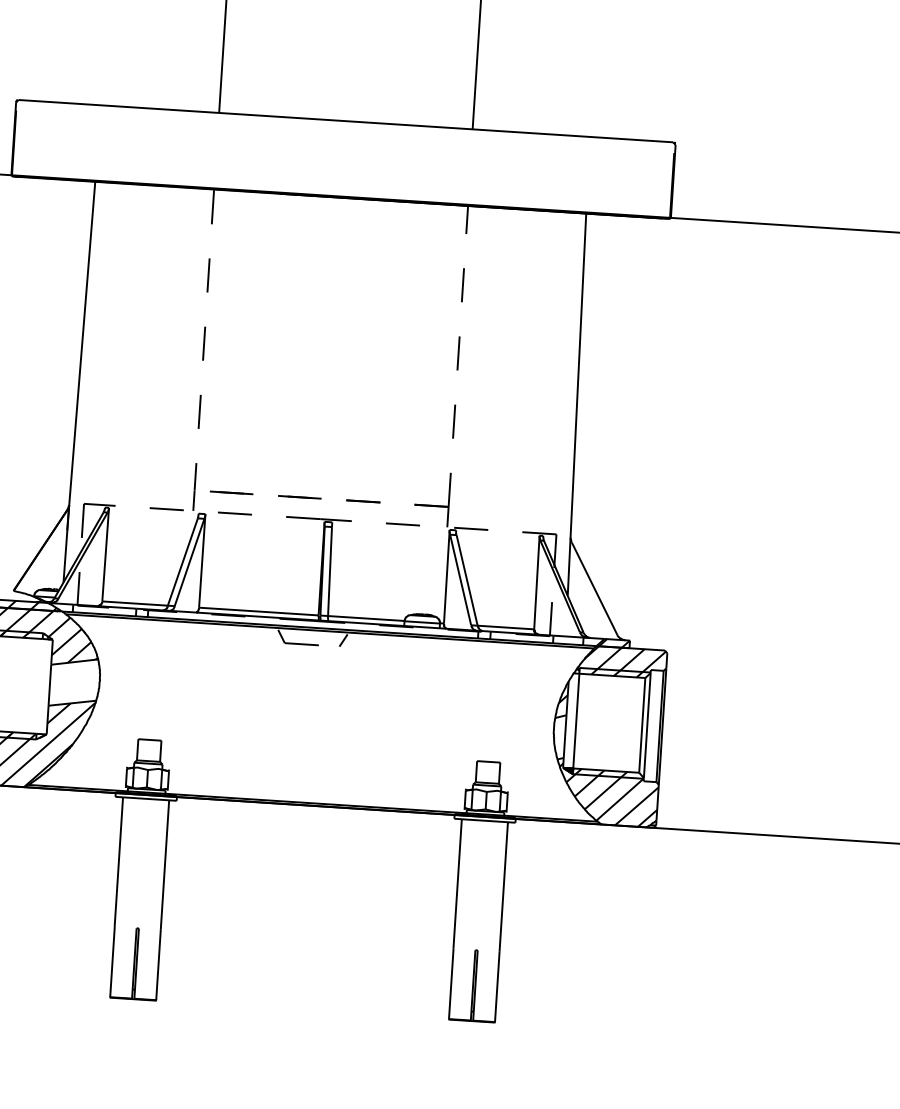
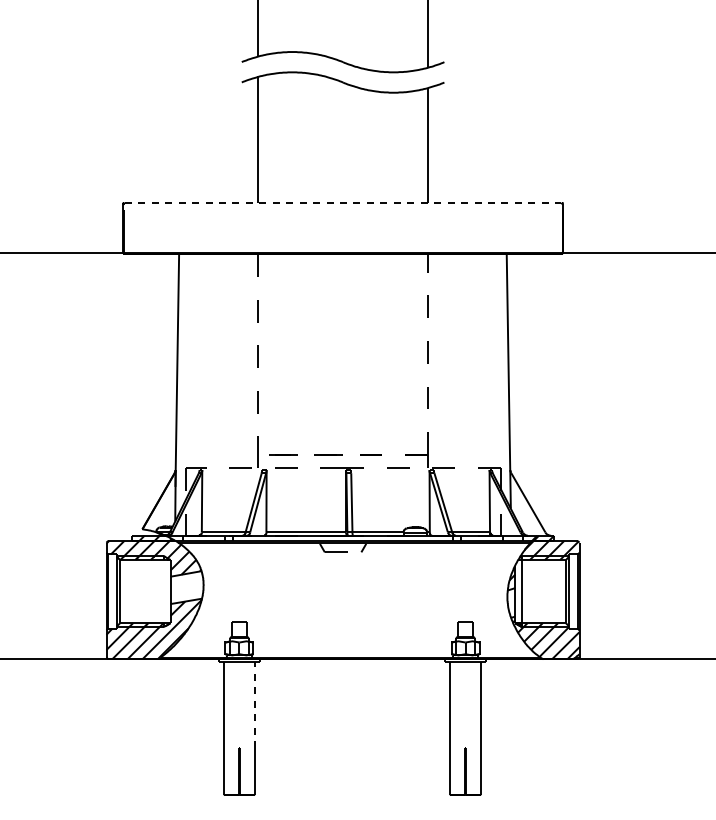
line: (346, 120) -> (343, 202), solid -> dashed
line: (164, 864) -> (254, 704), solid -> dashed

